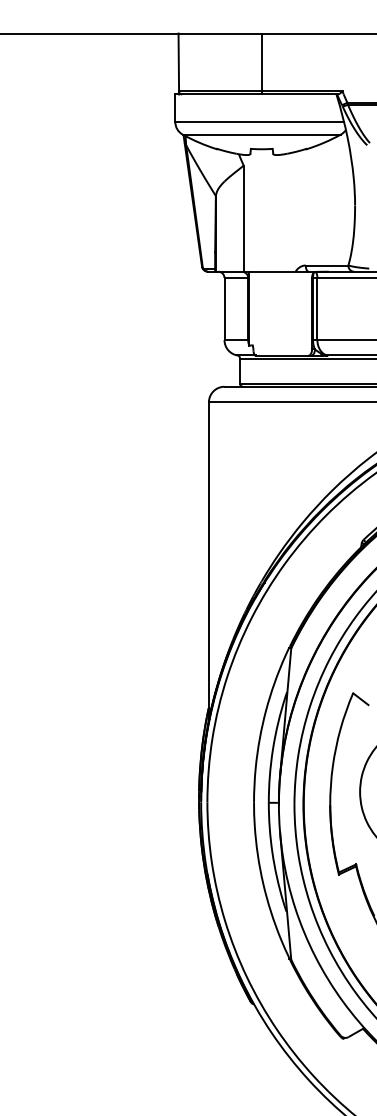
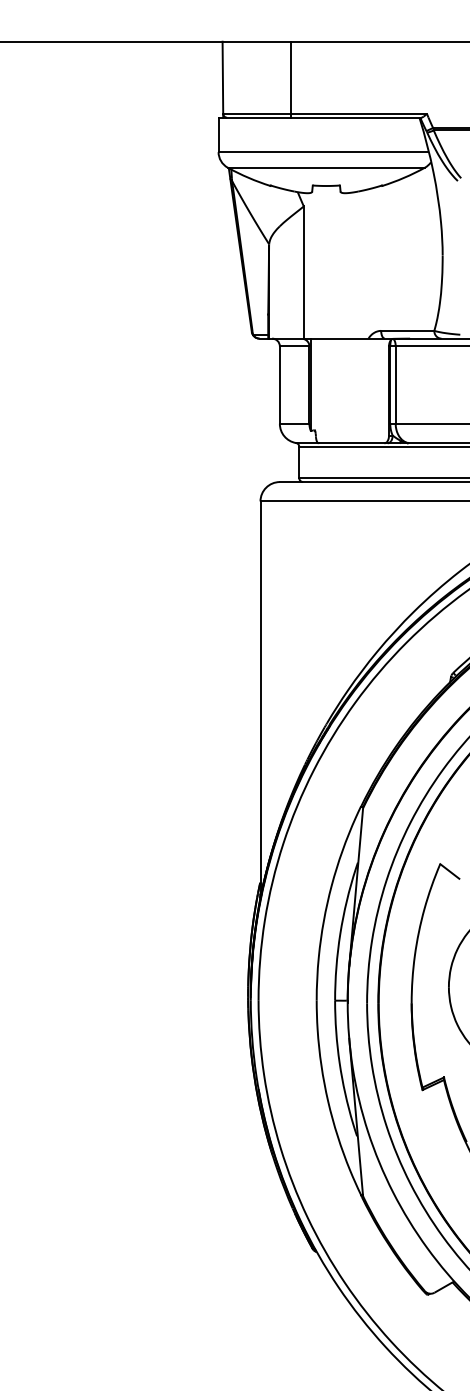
line: (261, 63) -> (291, 79), moved

